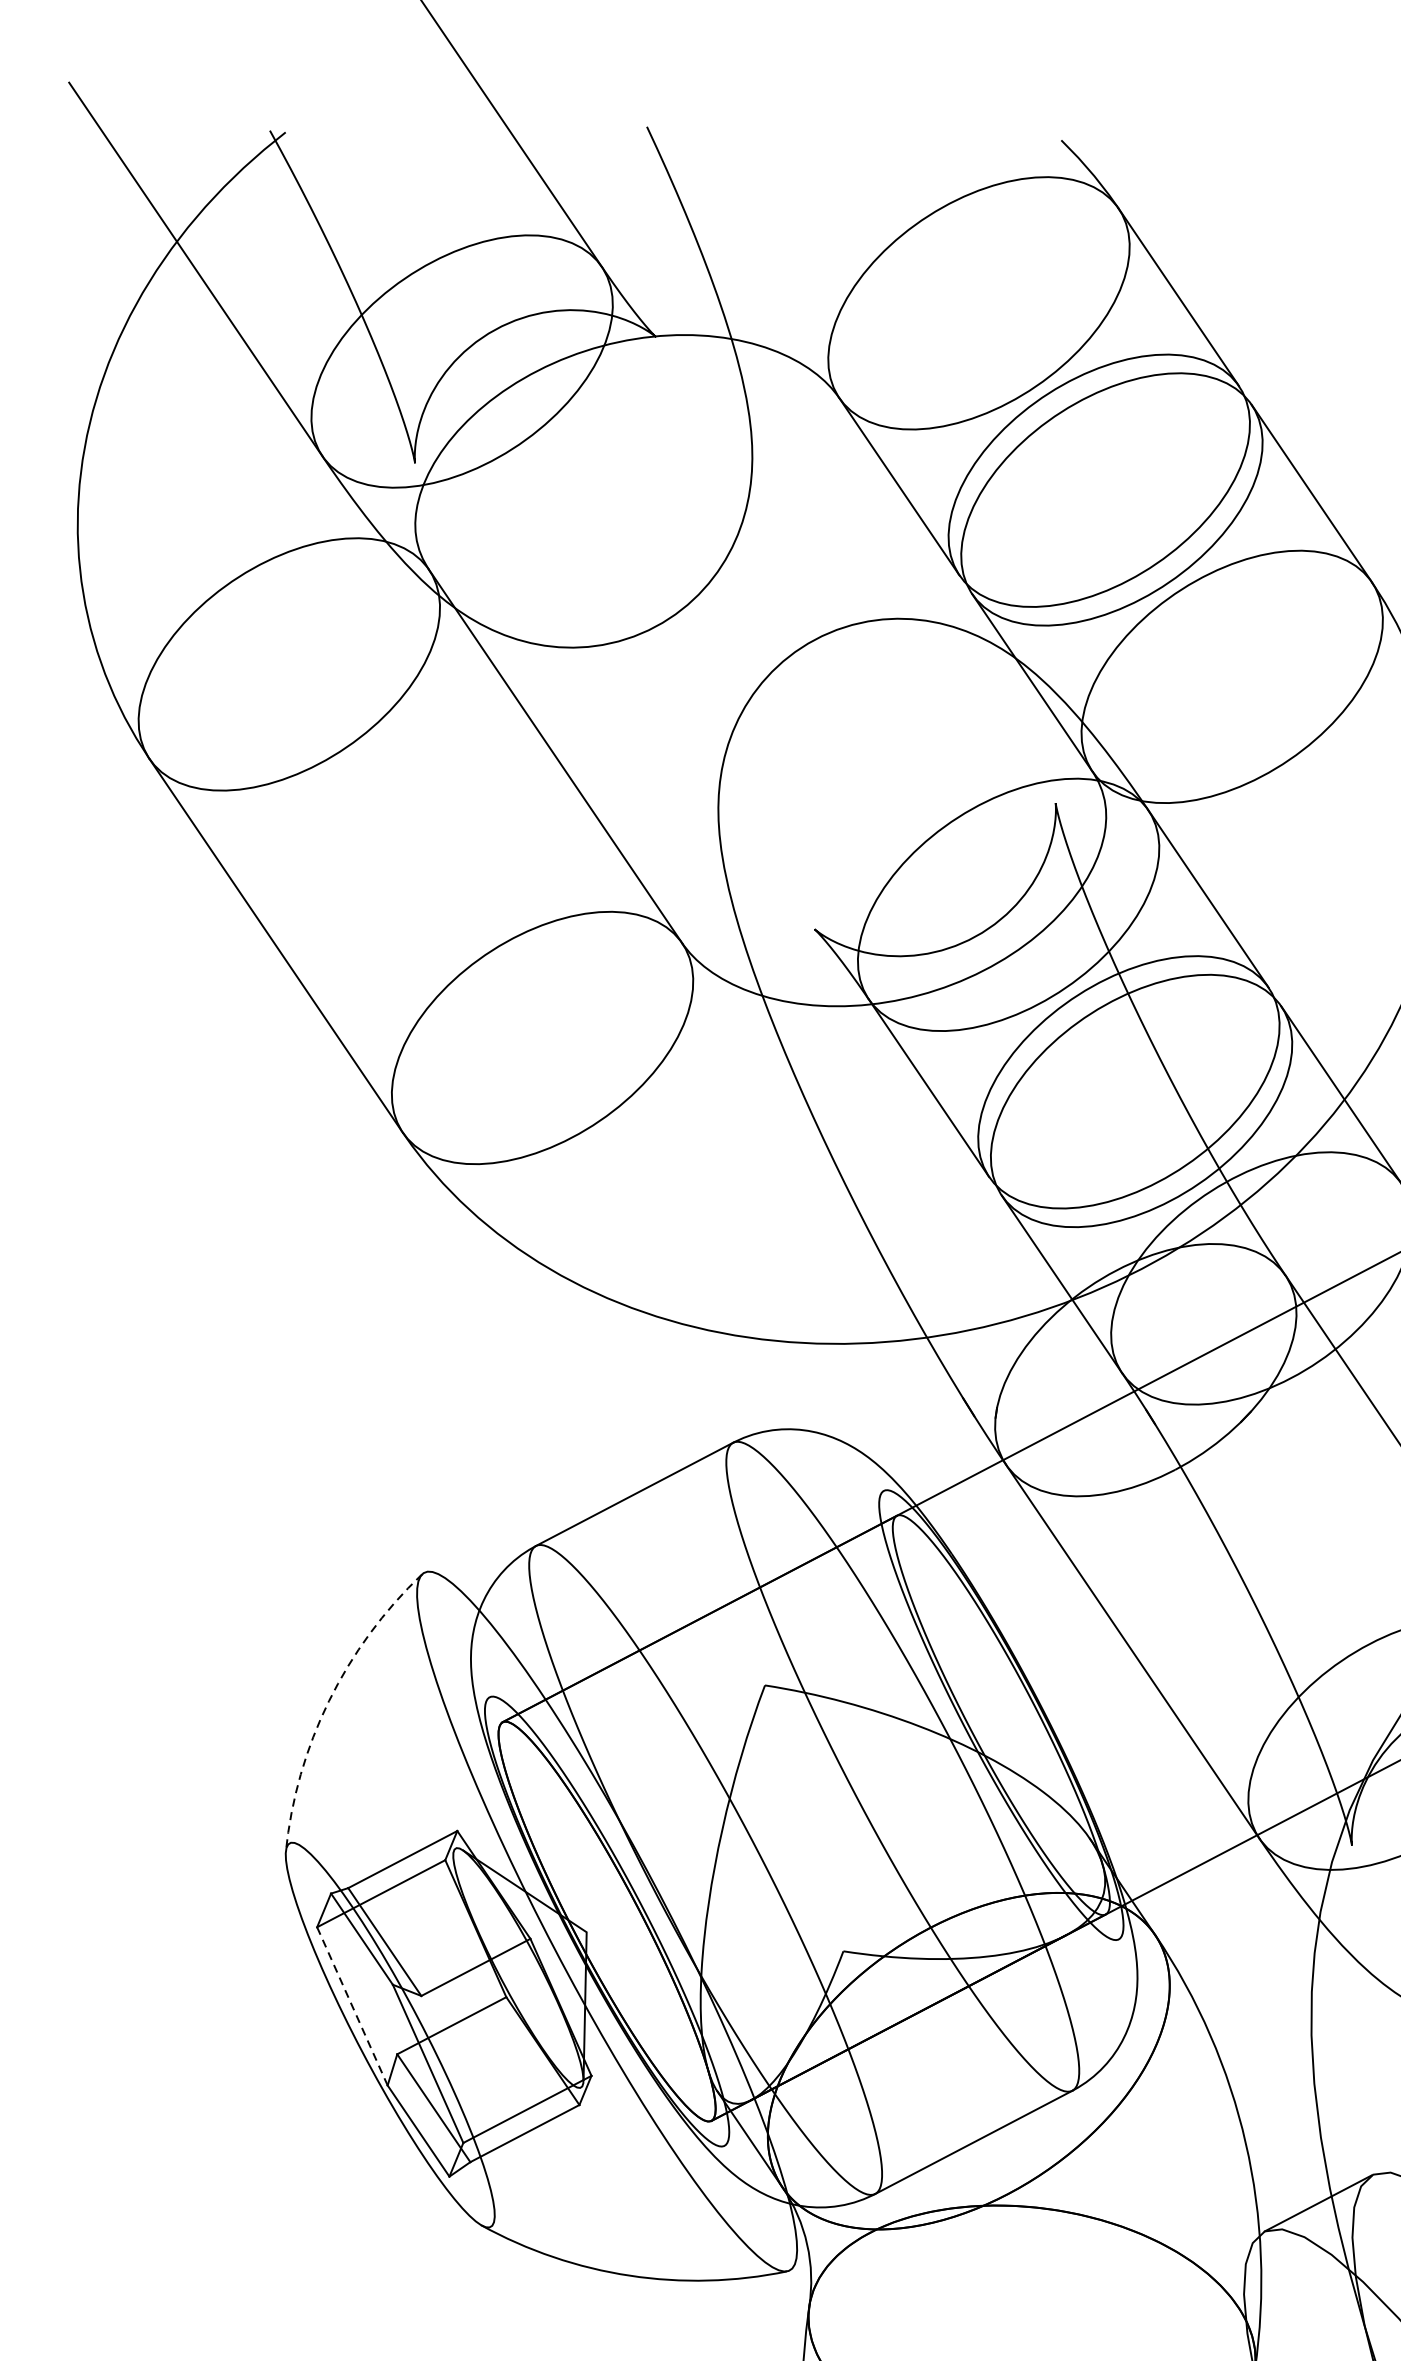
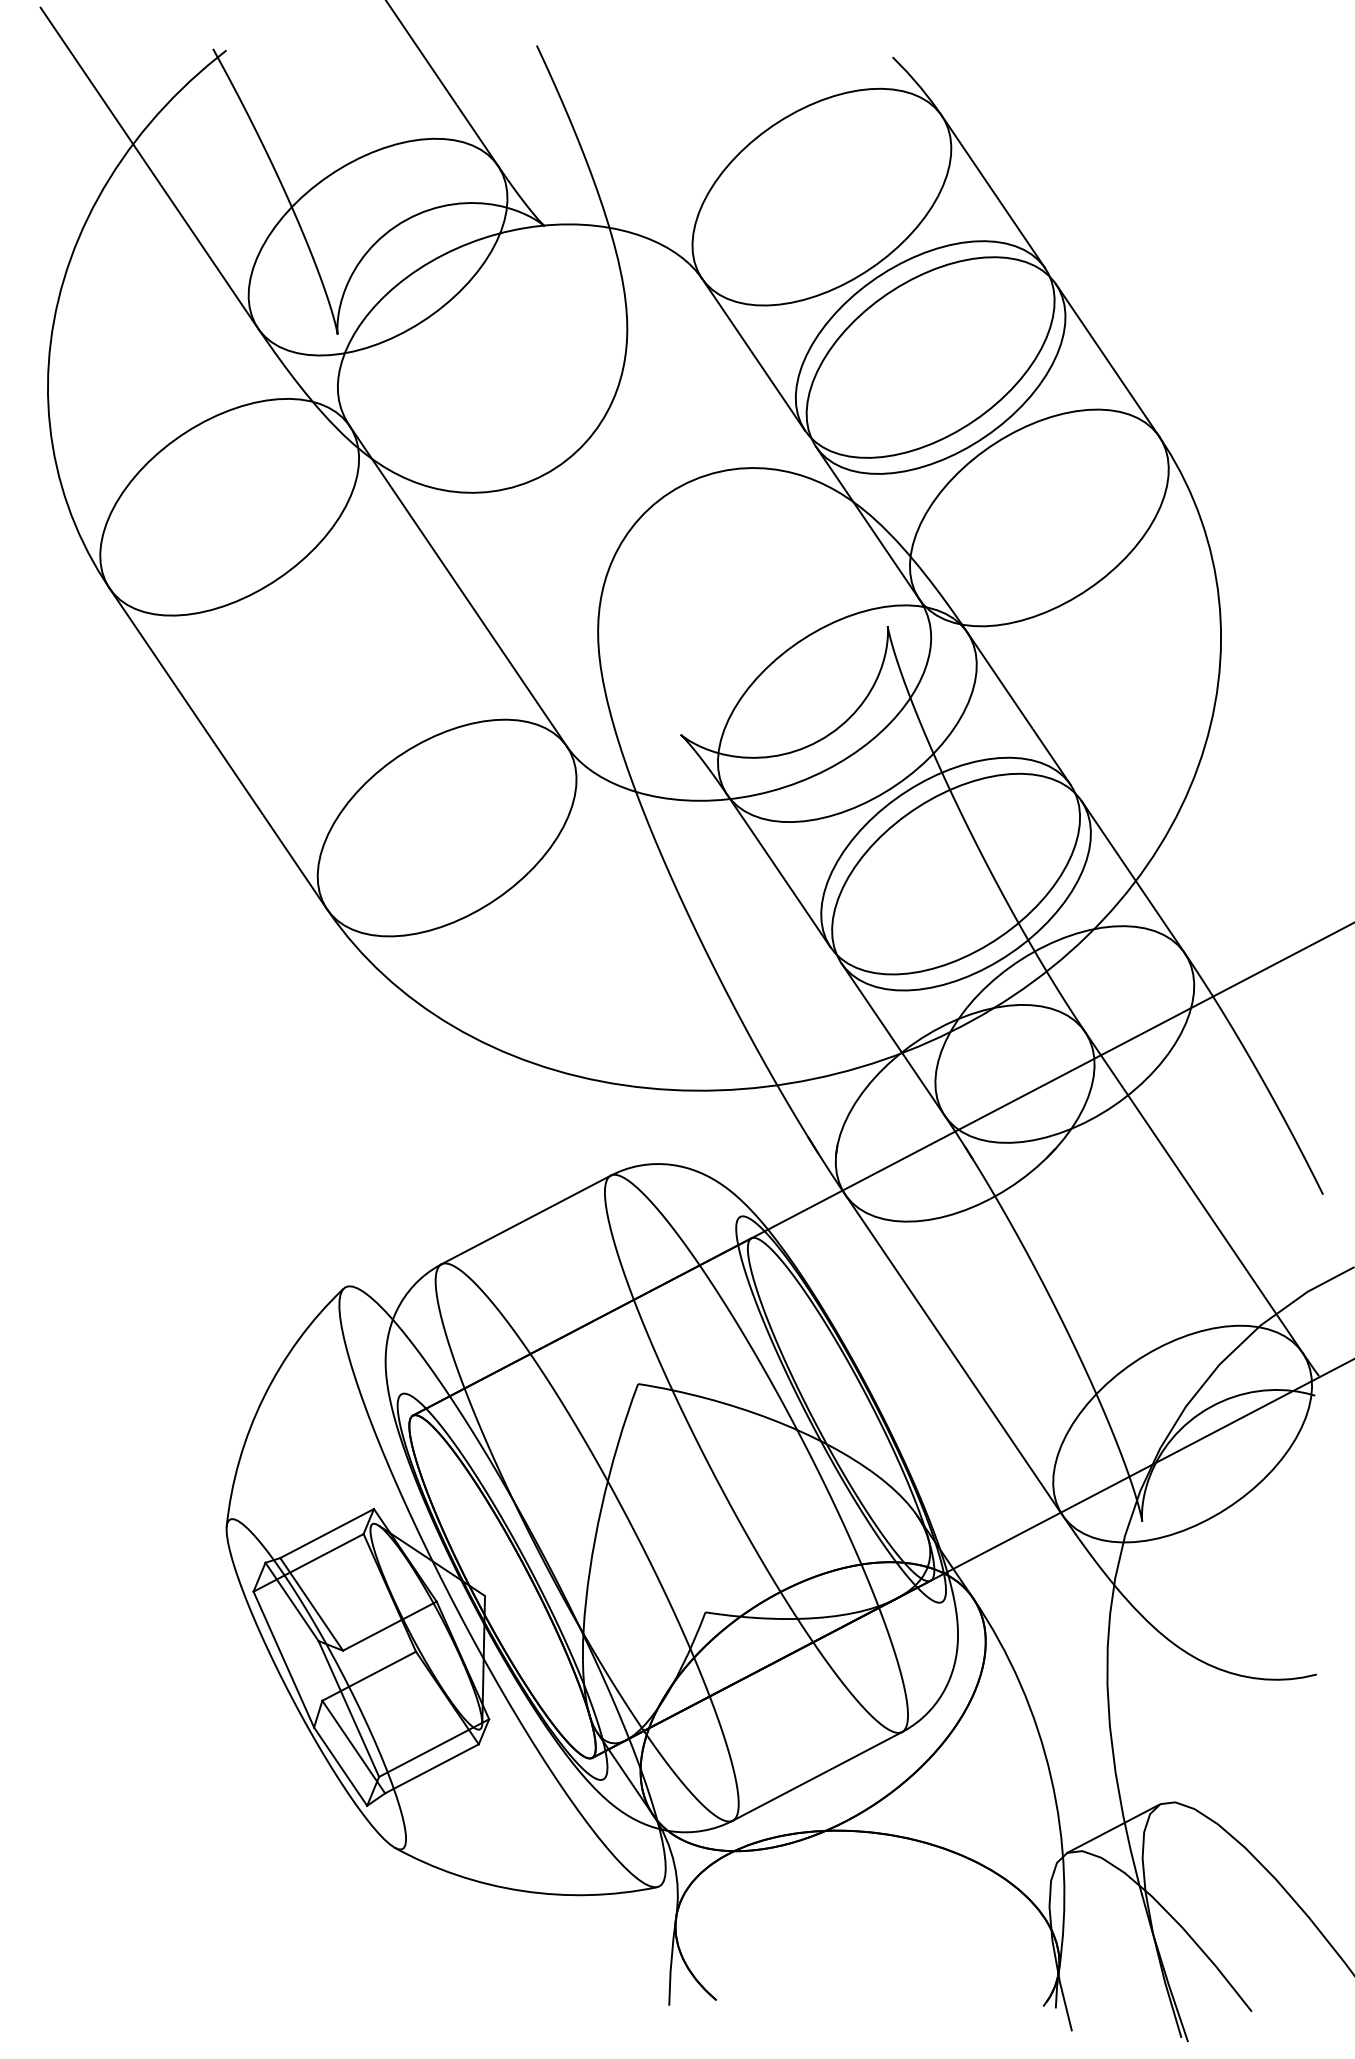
arc: (328, 1701) -> (263, 1397), dashed -> solid
line: (353, 2007) -> (284, 1660), dashed -> solid

